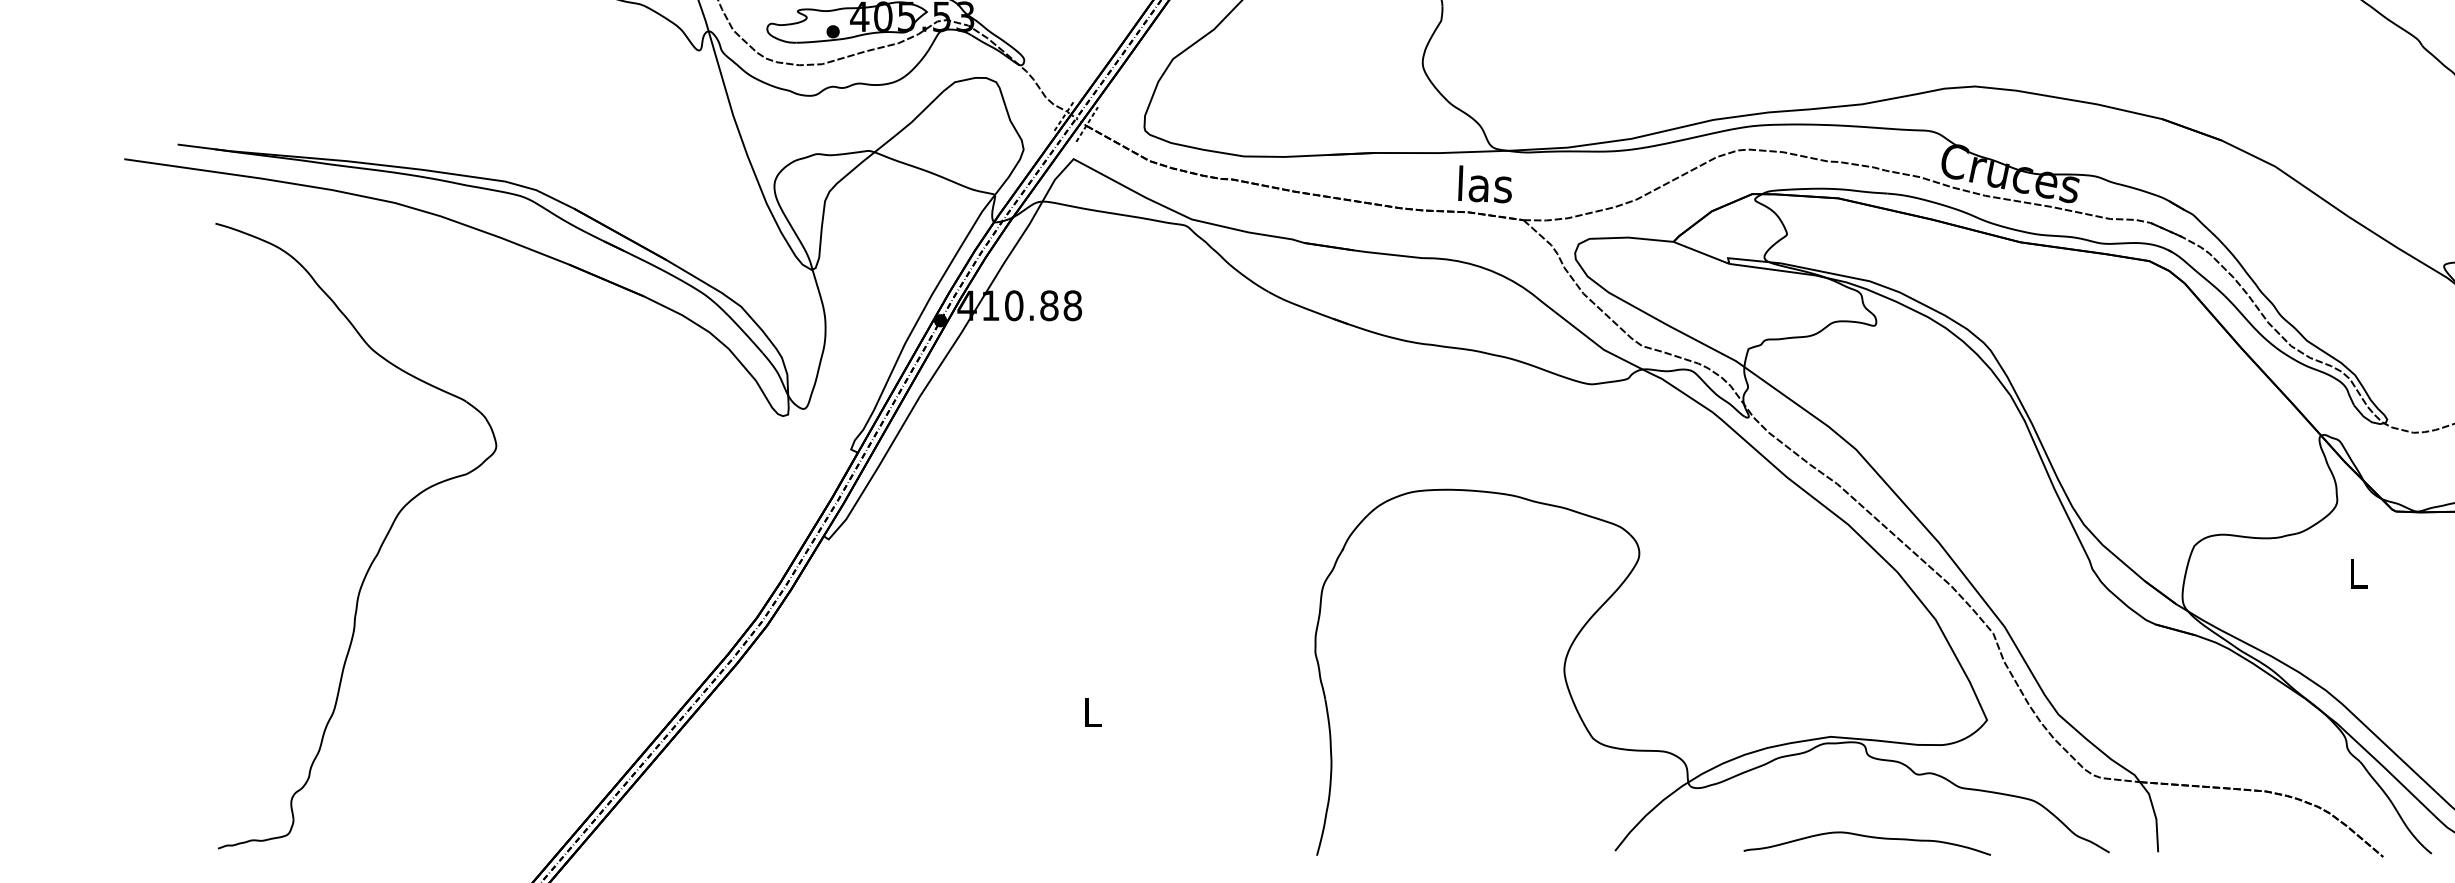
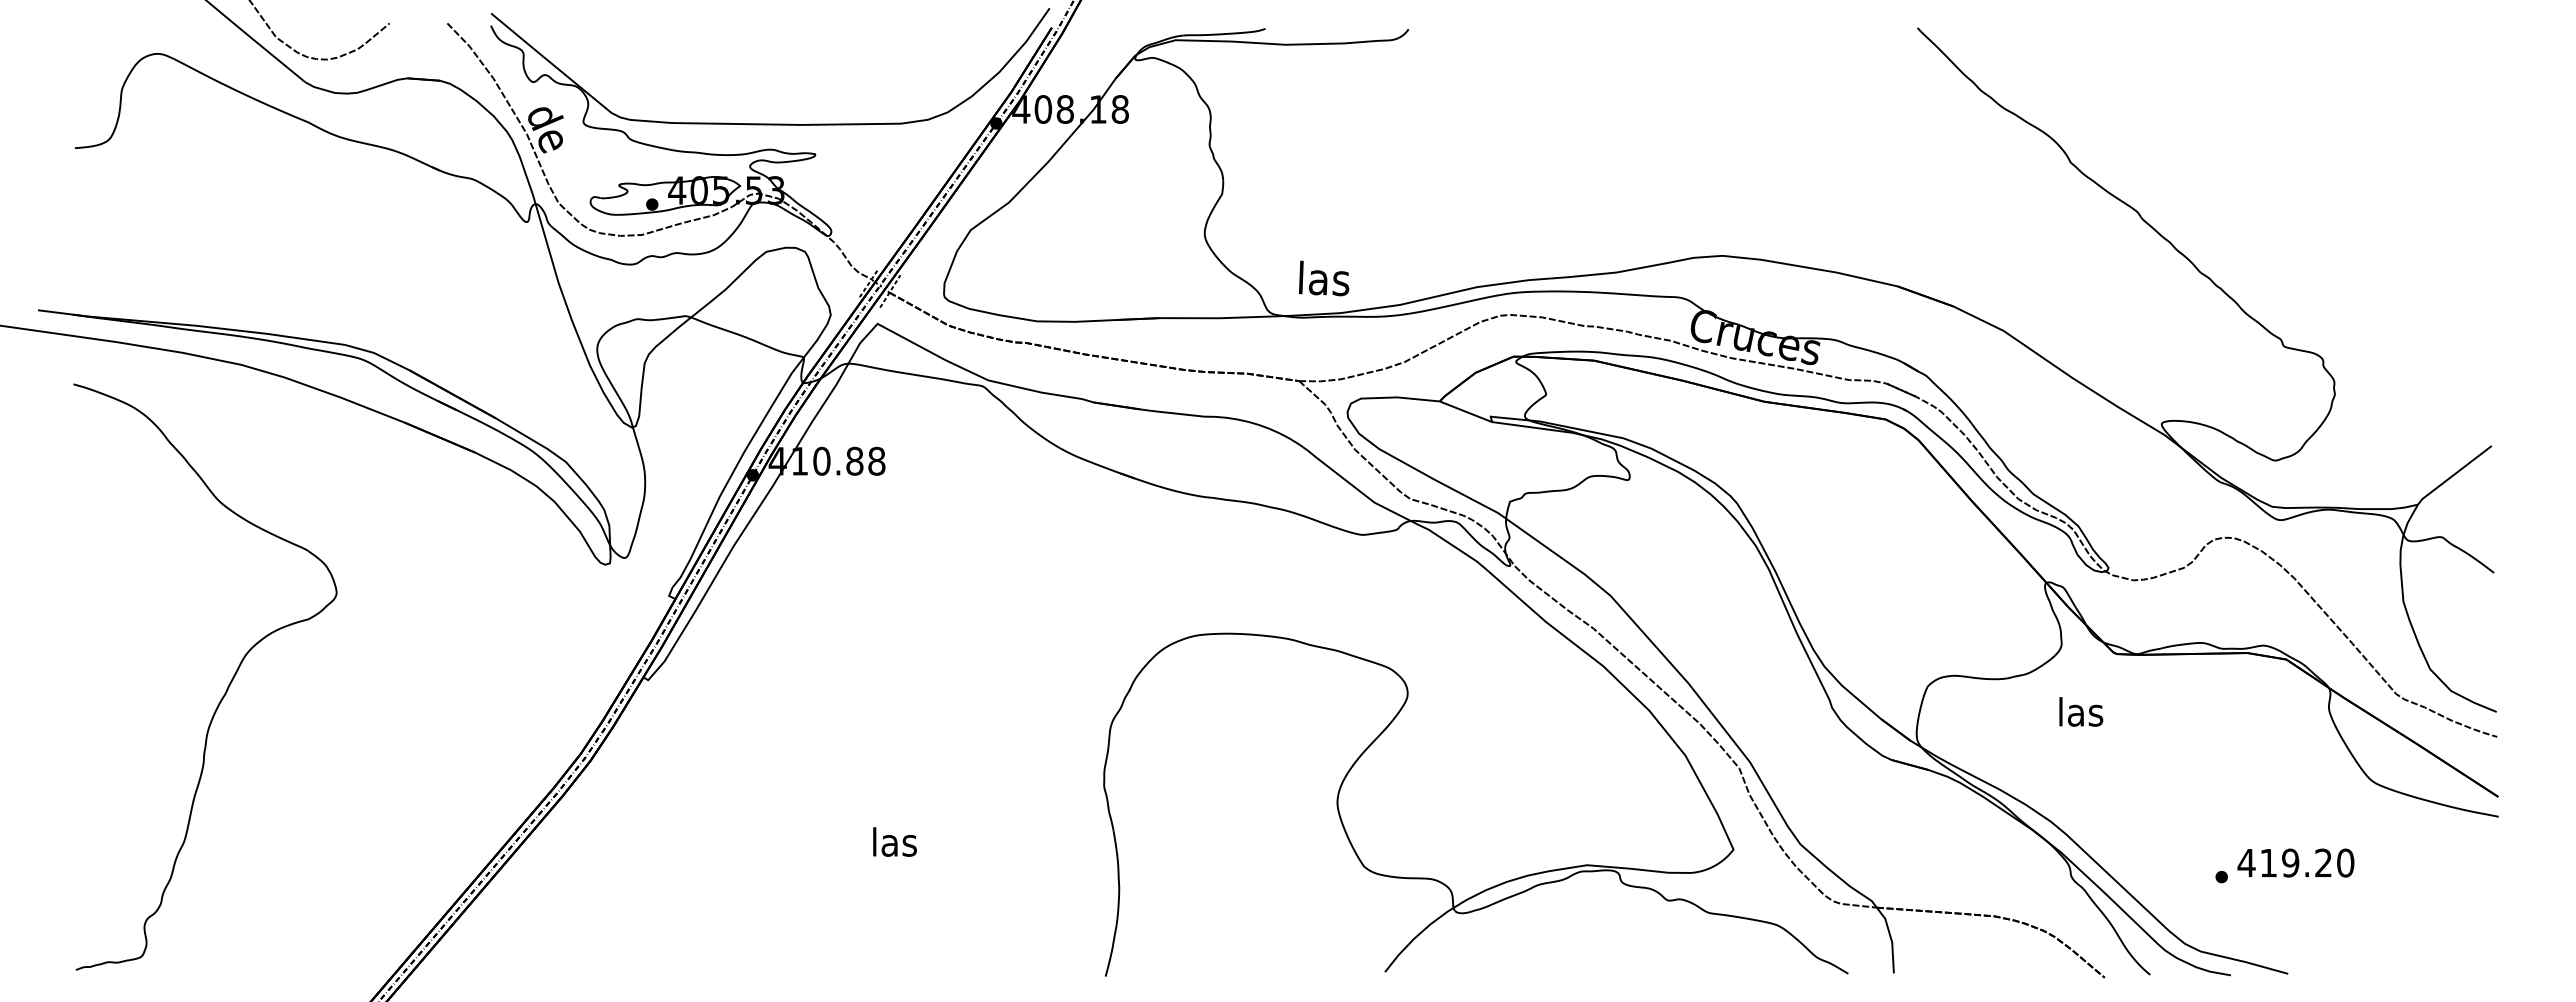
text: (1485, 184) -> (1324, 278), moved
text: (2358, 572) -> (2081, 711), L -> las
text: (1091, 711) -> (894, 841), L -> las
curve: (1867, 837) -> (1621, 959), removed

